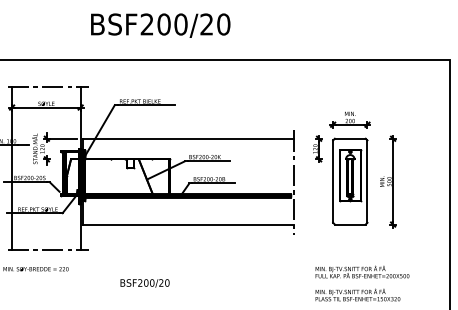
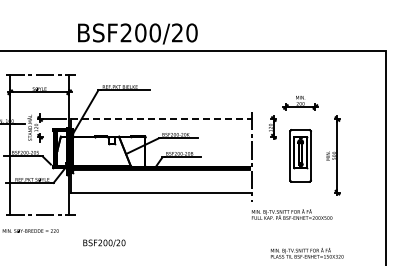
text: (160, 25) -> (137, 33), moved
line: (188, 139) -> (161, 119), solid -> dashed
part: (350, 181) -> (300, 155), size x0.7
text: (362, 272) -> (292, 214), moved
text: (145, 282) -> (104, 242), moved

